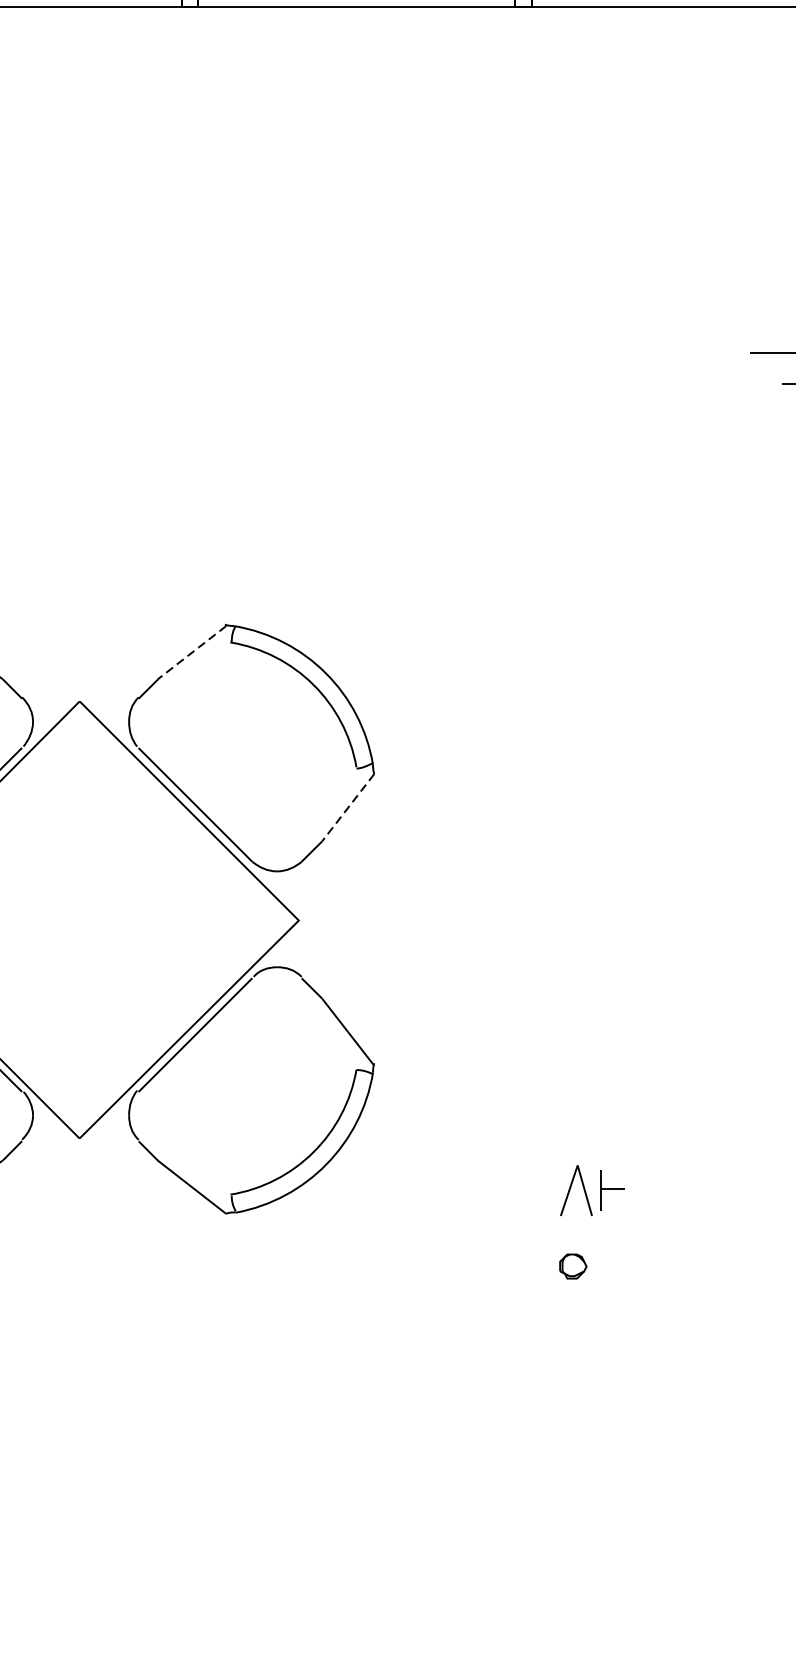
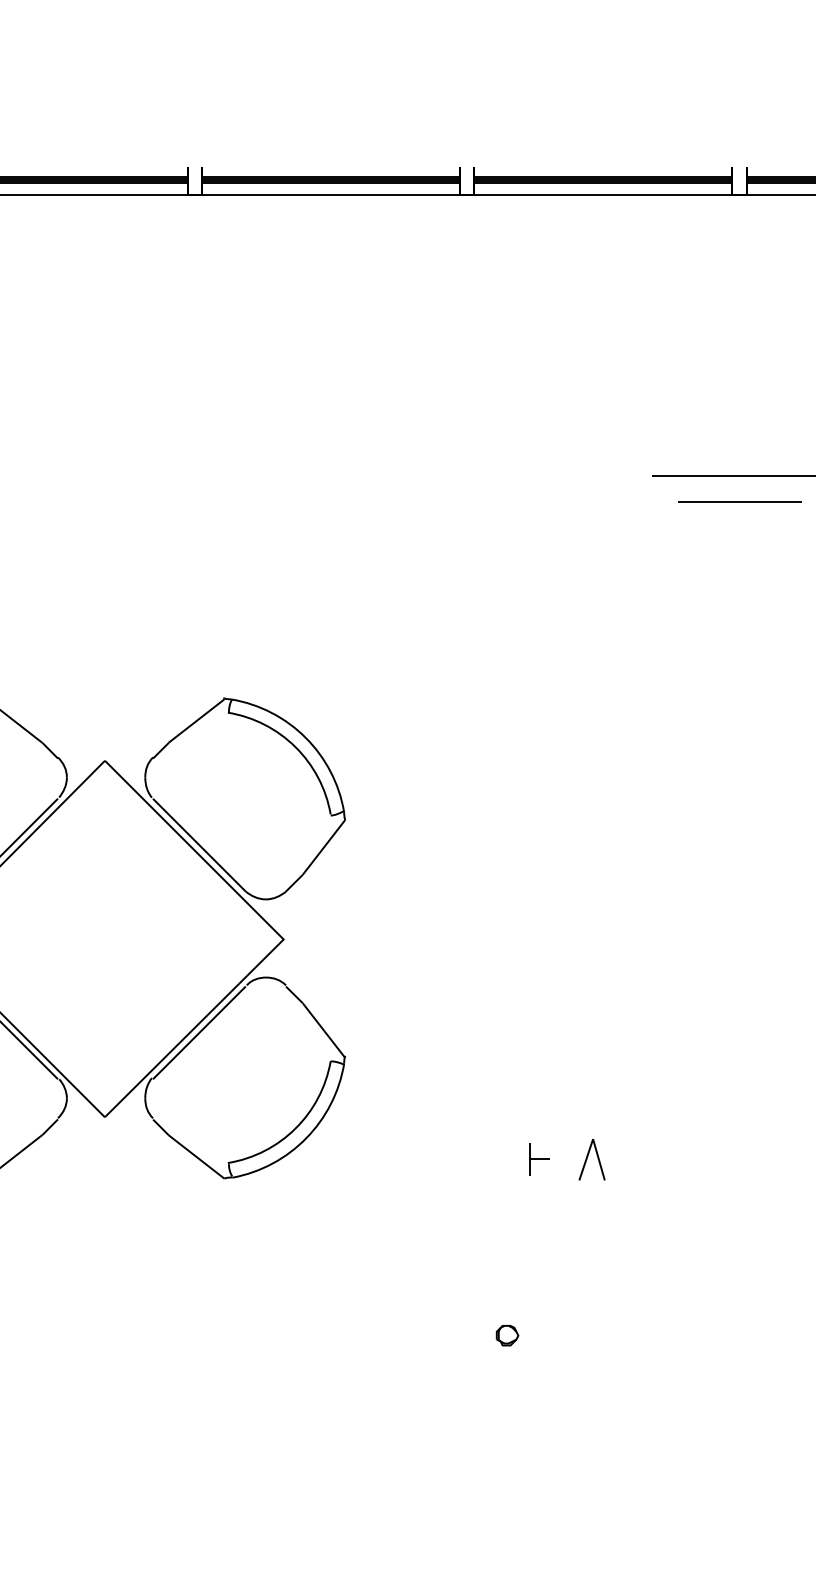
line: (191, 653) -> (196, 721), dashed -> solid
line: (348, 807) -> (324, 847), dashed -> solid
line: (570, 1190) -> (587, 1159), moved
part: (573, 1266) -> (507, 1335), moved

